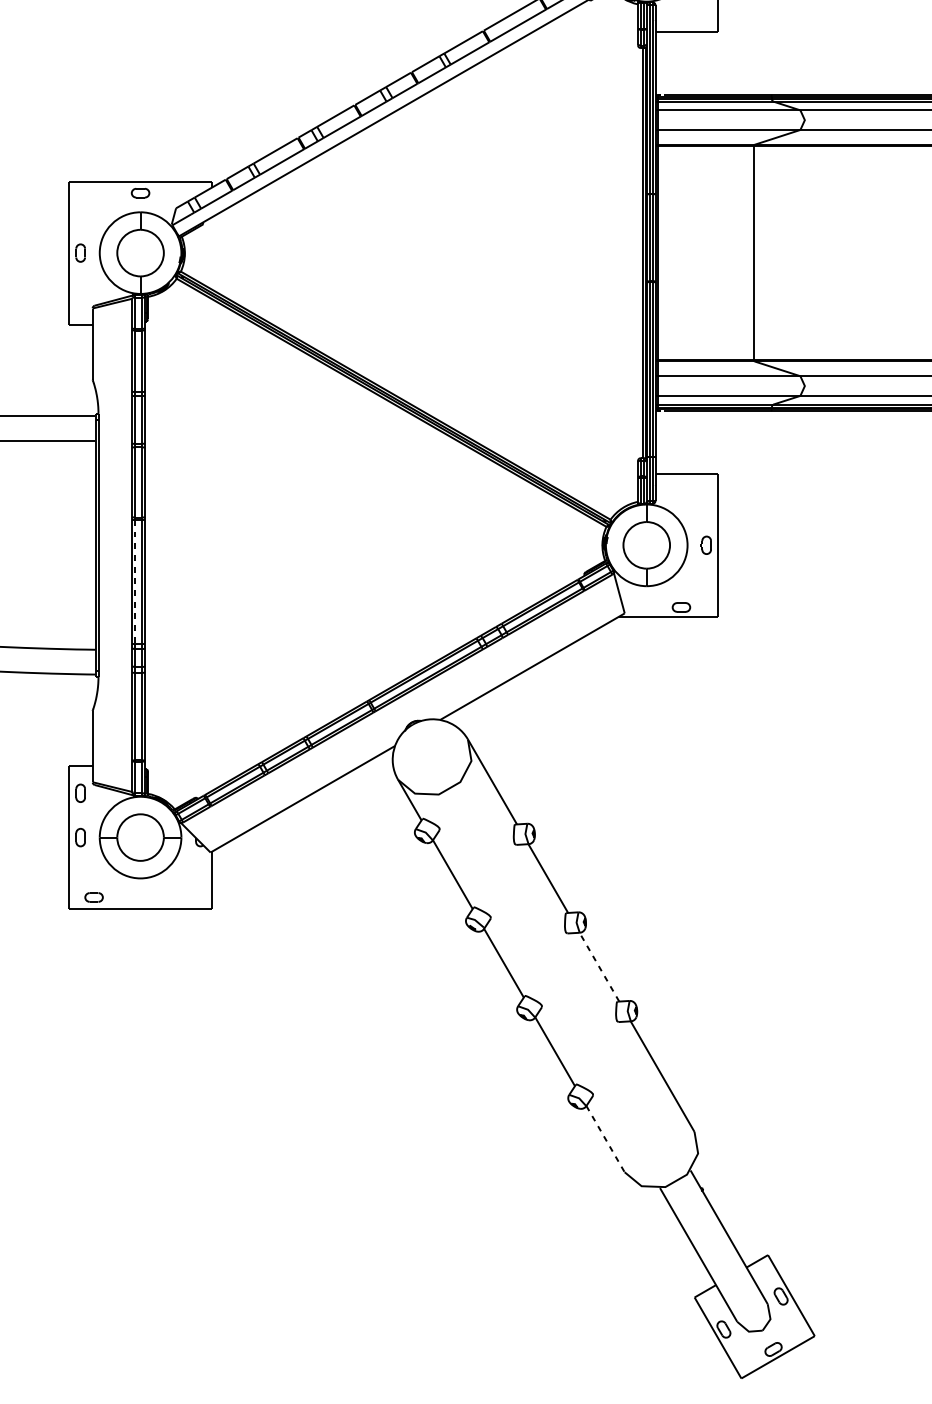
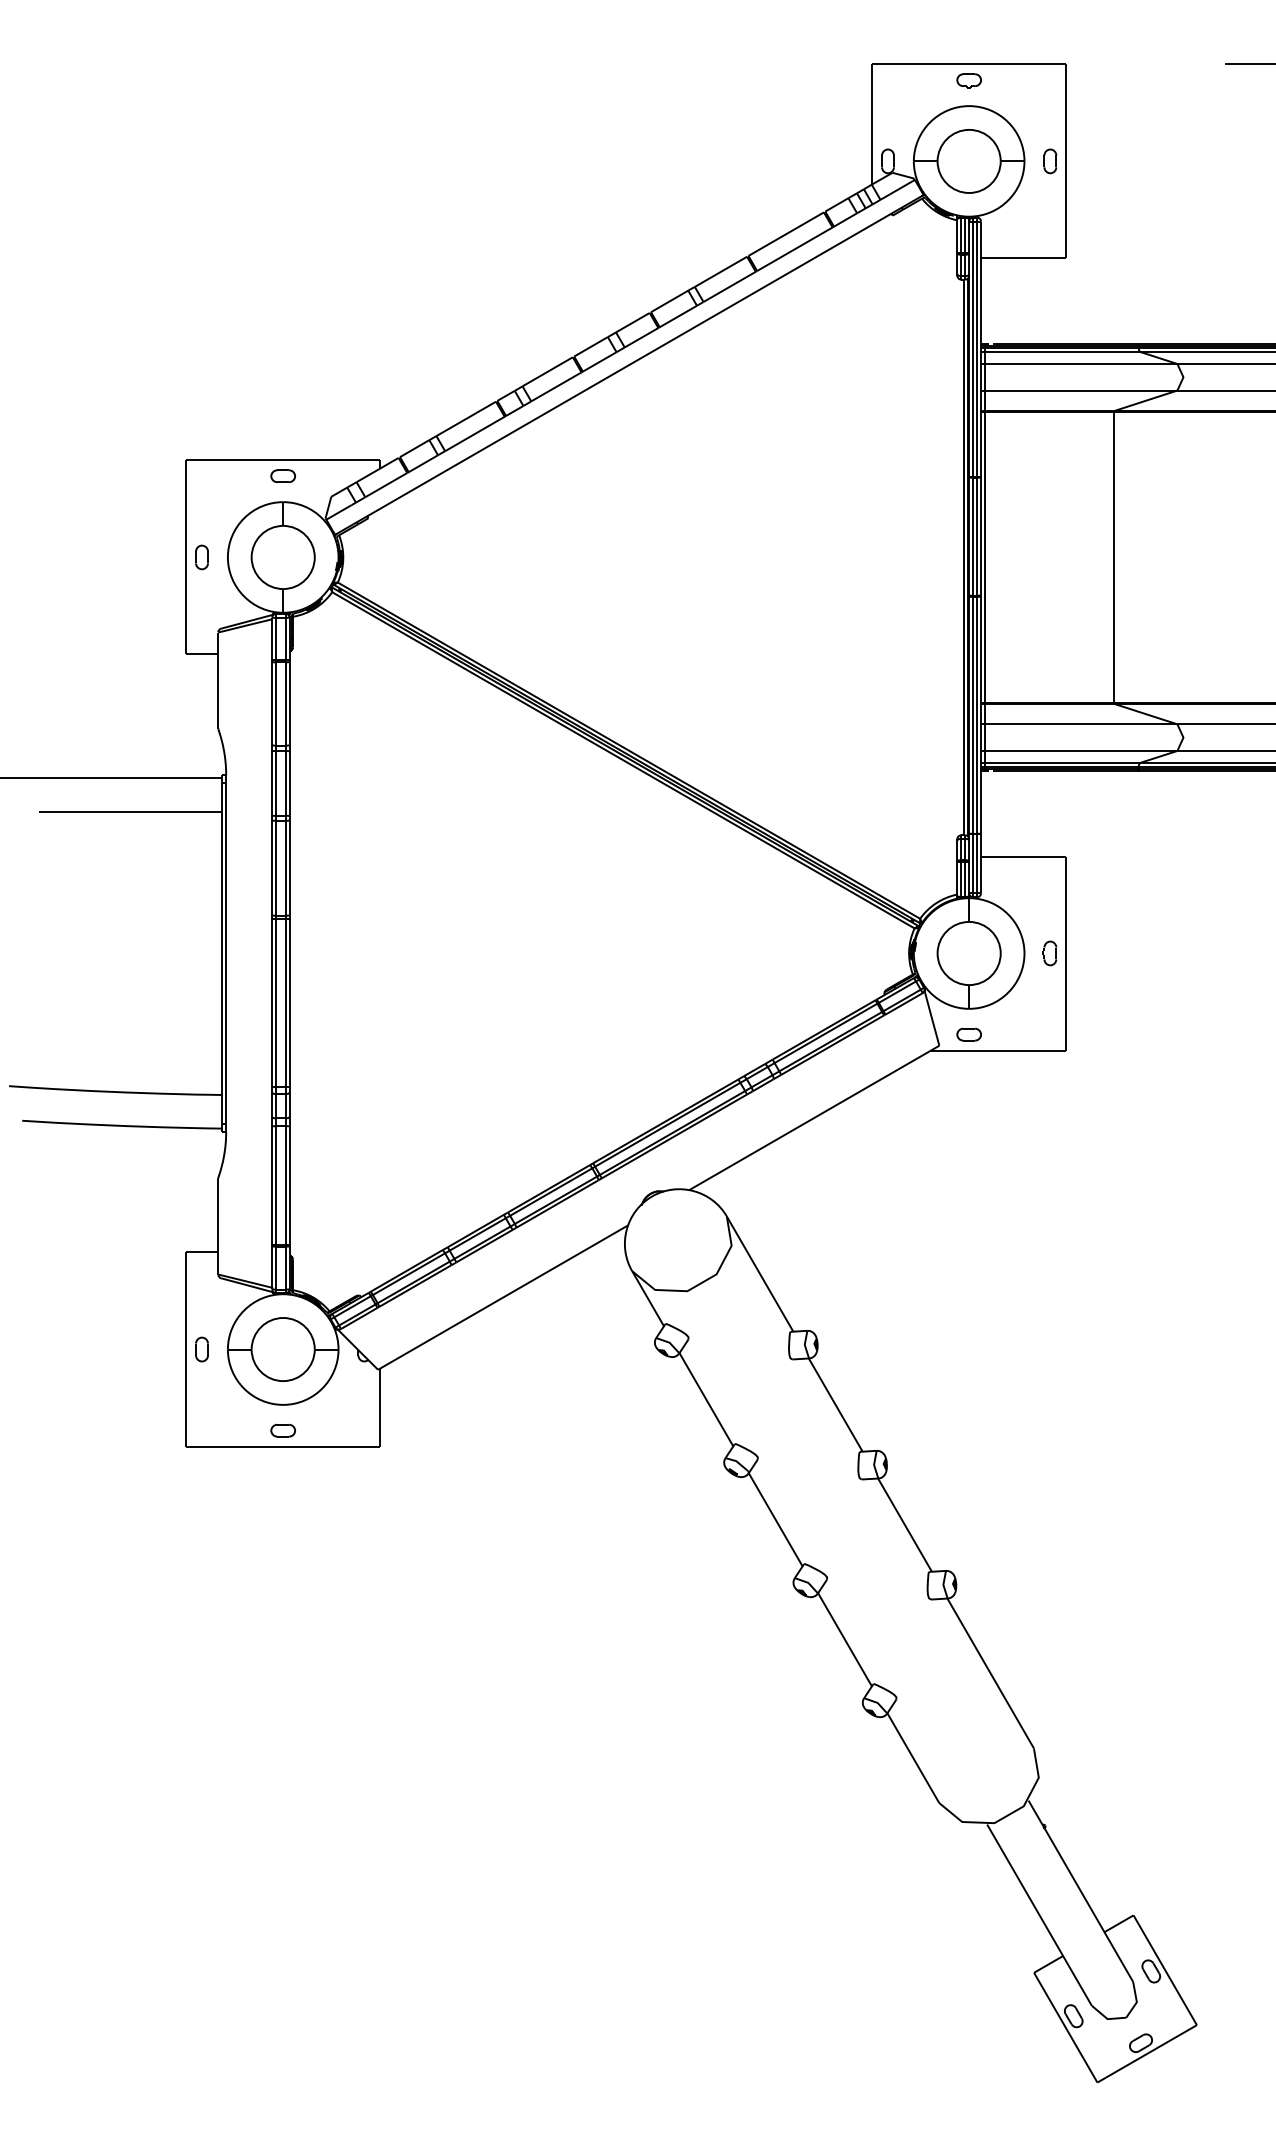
line: (135, 581) -> (276, 1002), dashed -> solid
part: (680, 607) -> (968, 1034), moved
part: (80, 793) -> (201, 1289), removed
part: (93, 897) -> (282, 1430), moved
line: (599, 967) -> (905, 1525), dashed -> solid
line: (605, 1139) -> (913, 1758), dashed -> solid

